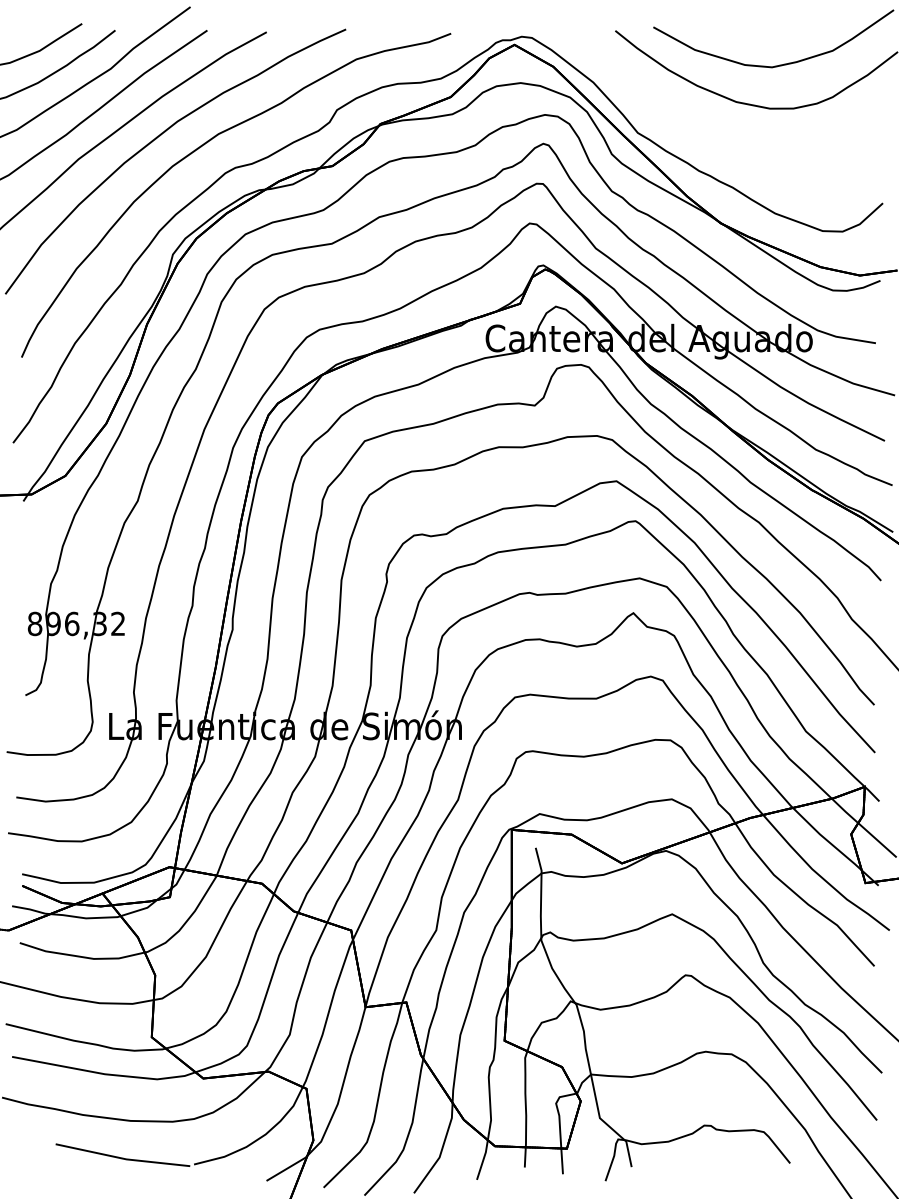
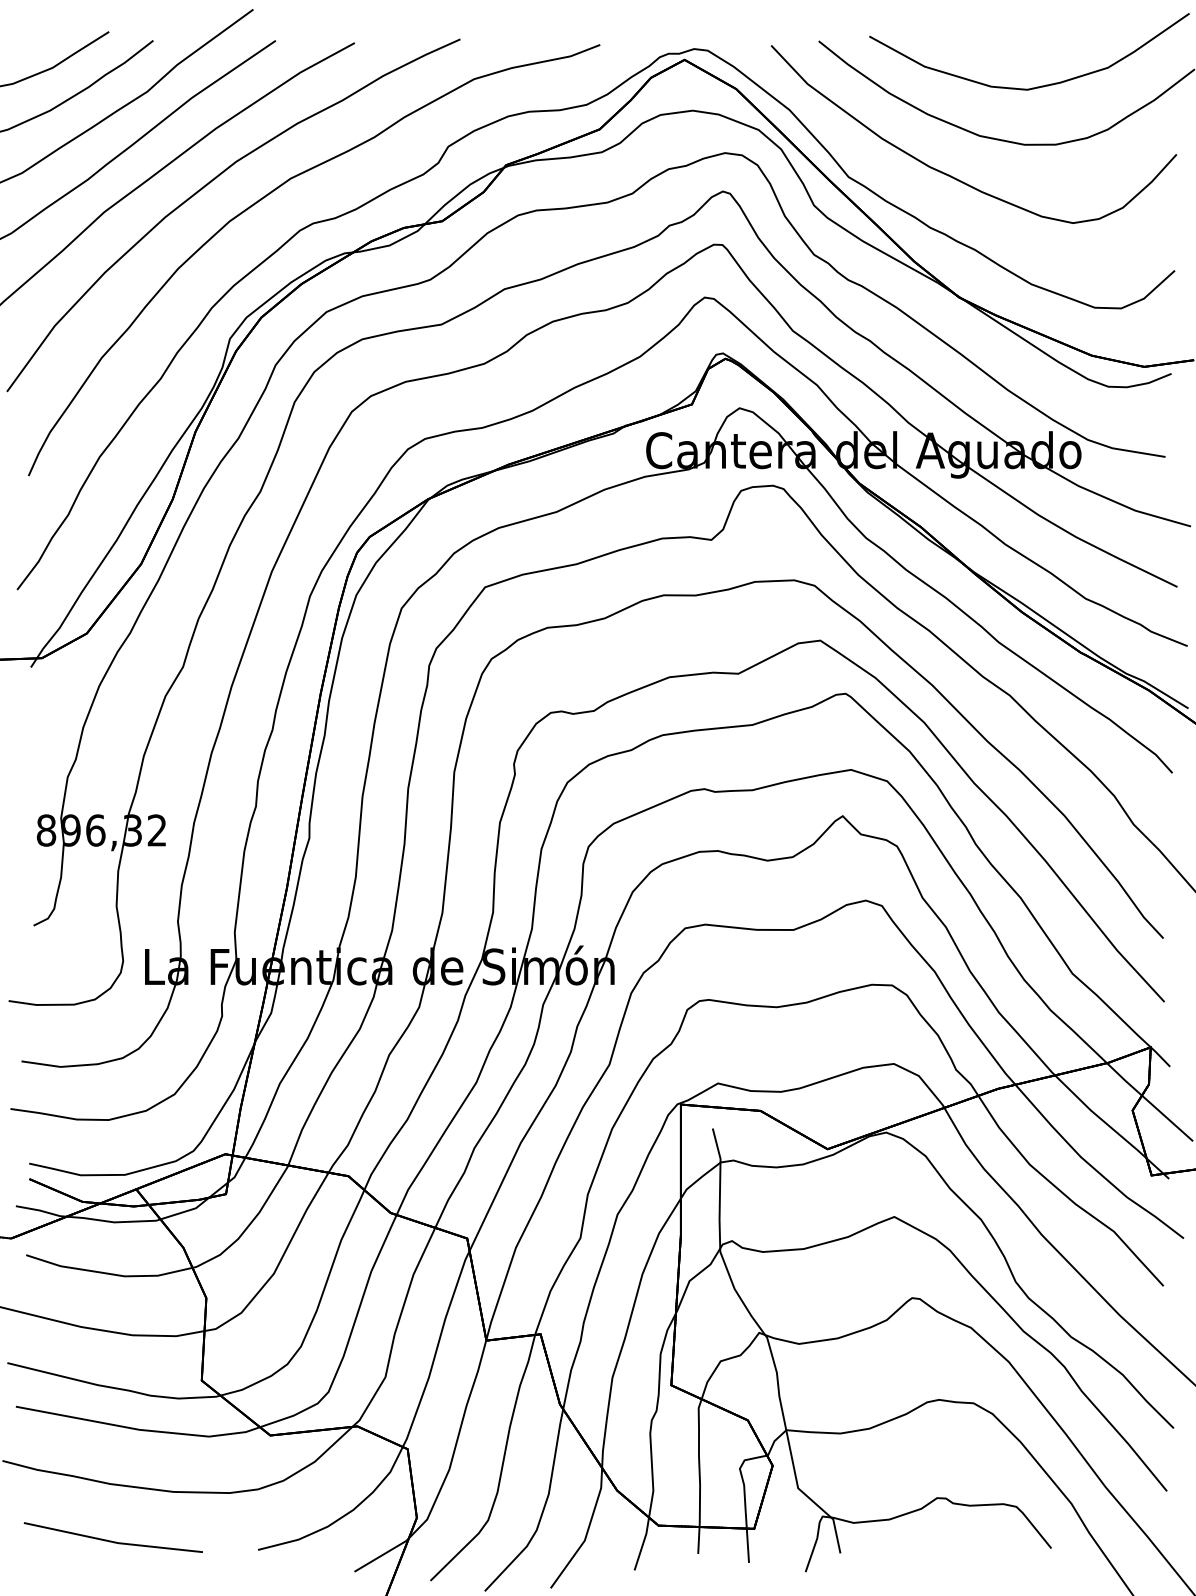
curve: (716, 132) -> (953, 176), added
line: (121, 1157) -> (111, 1540), moved

